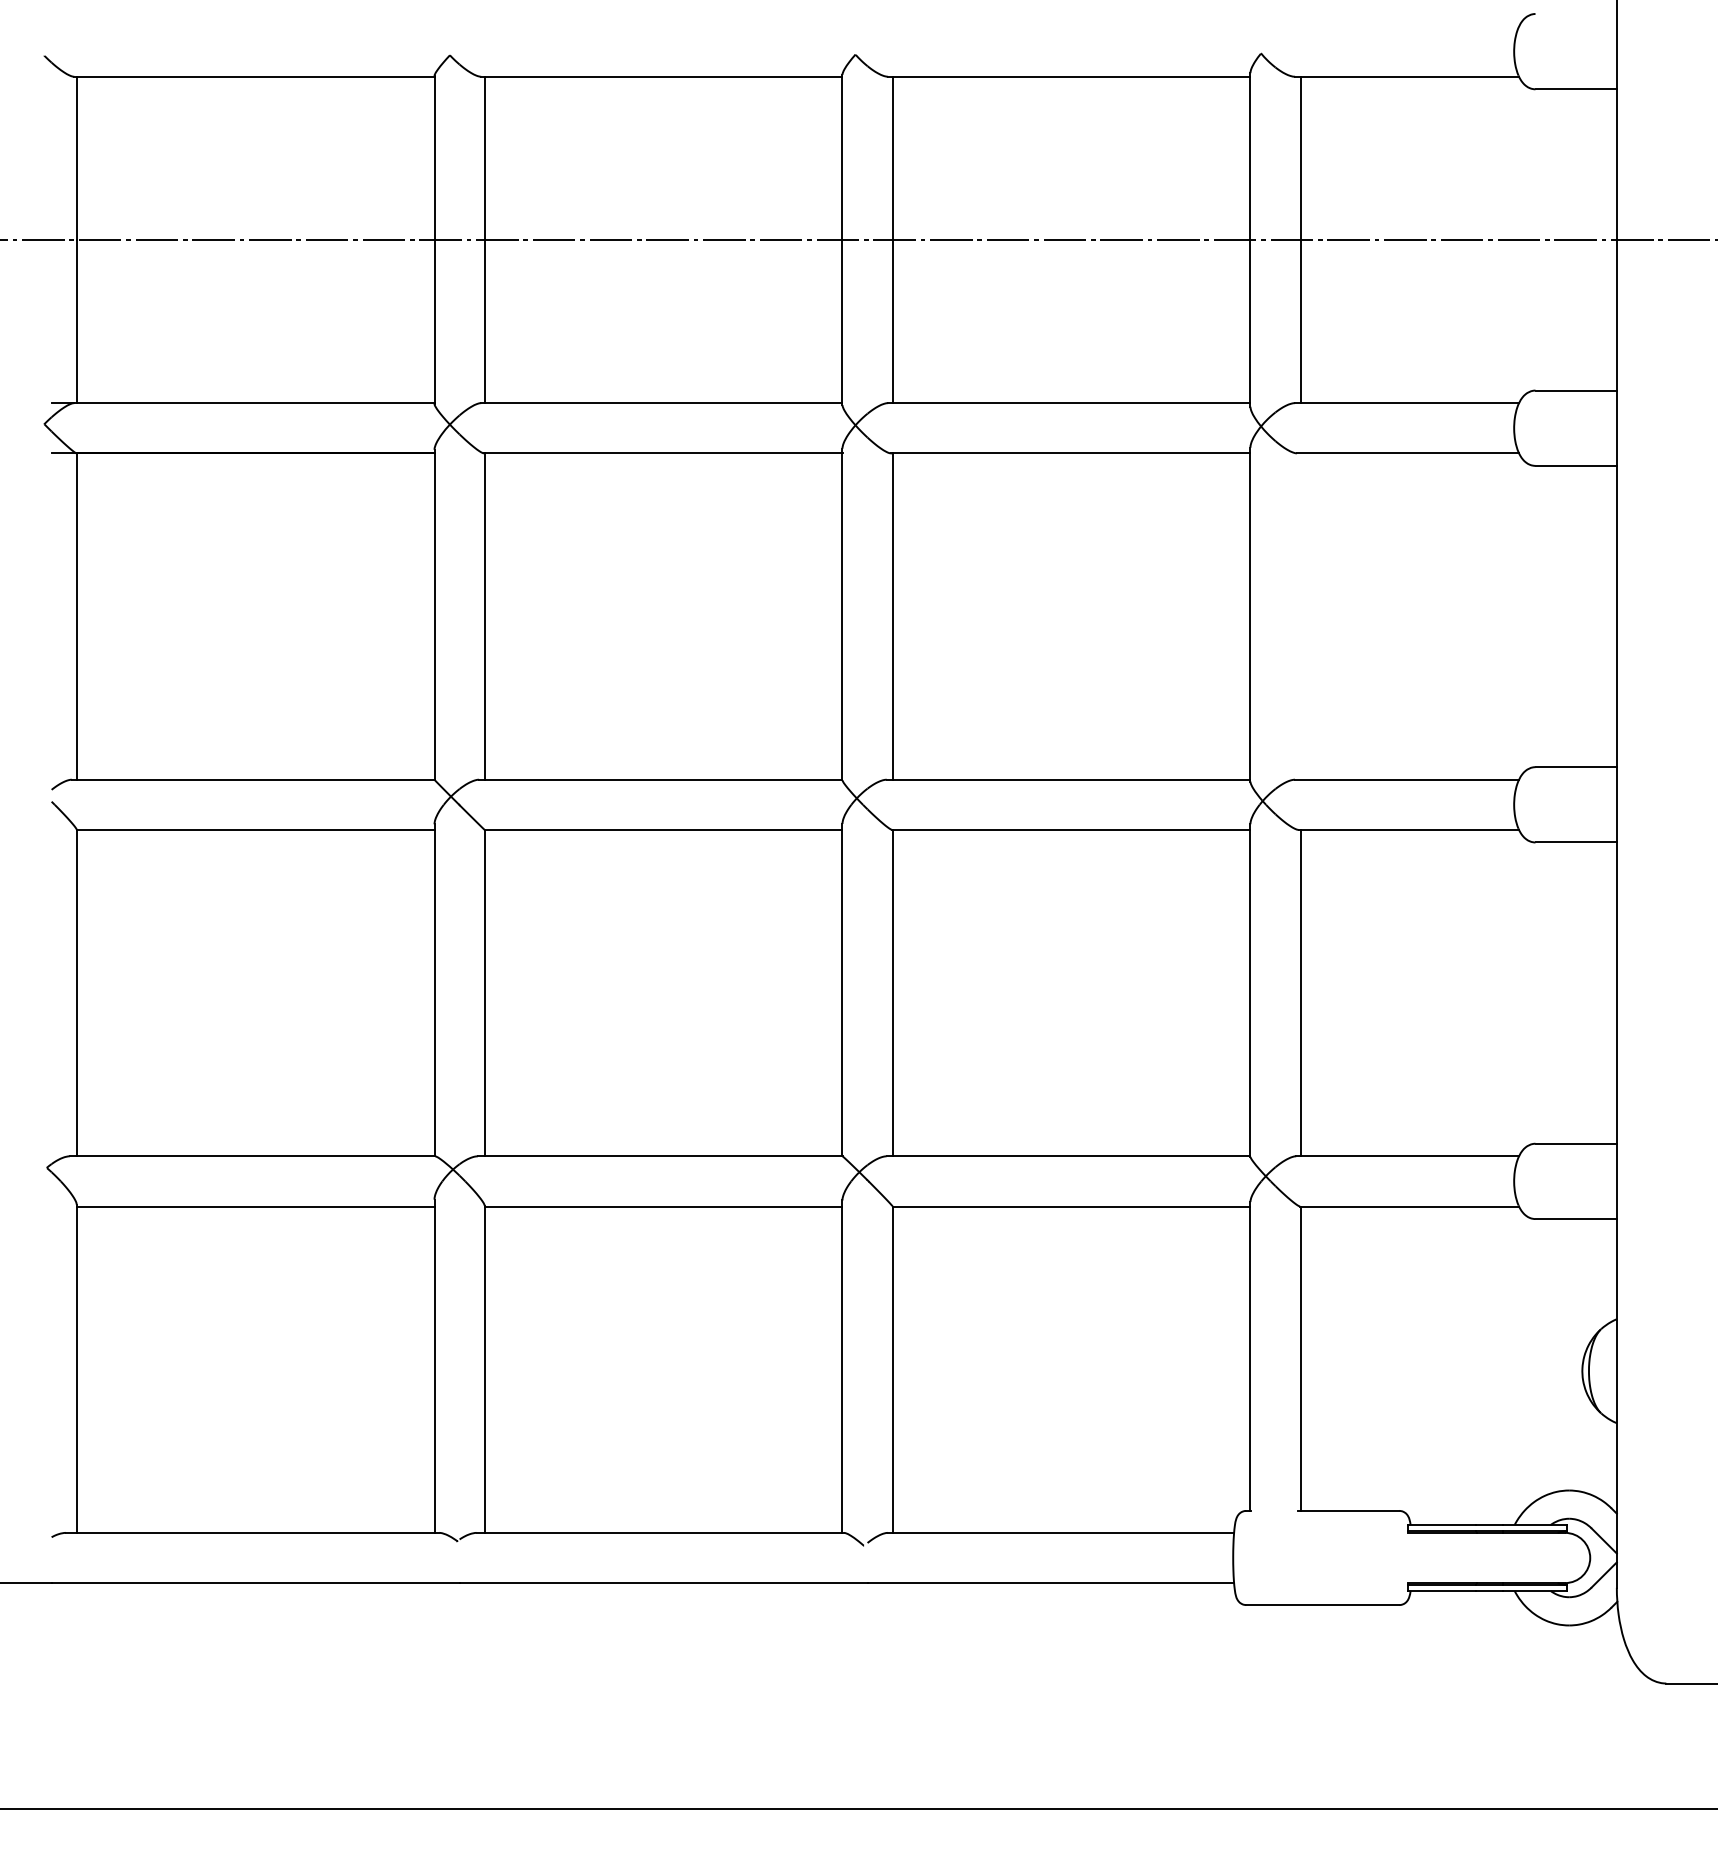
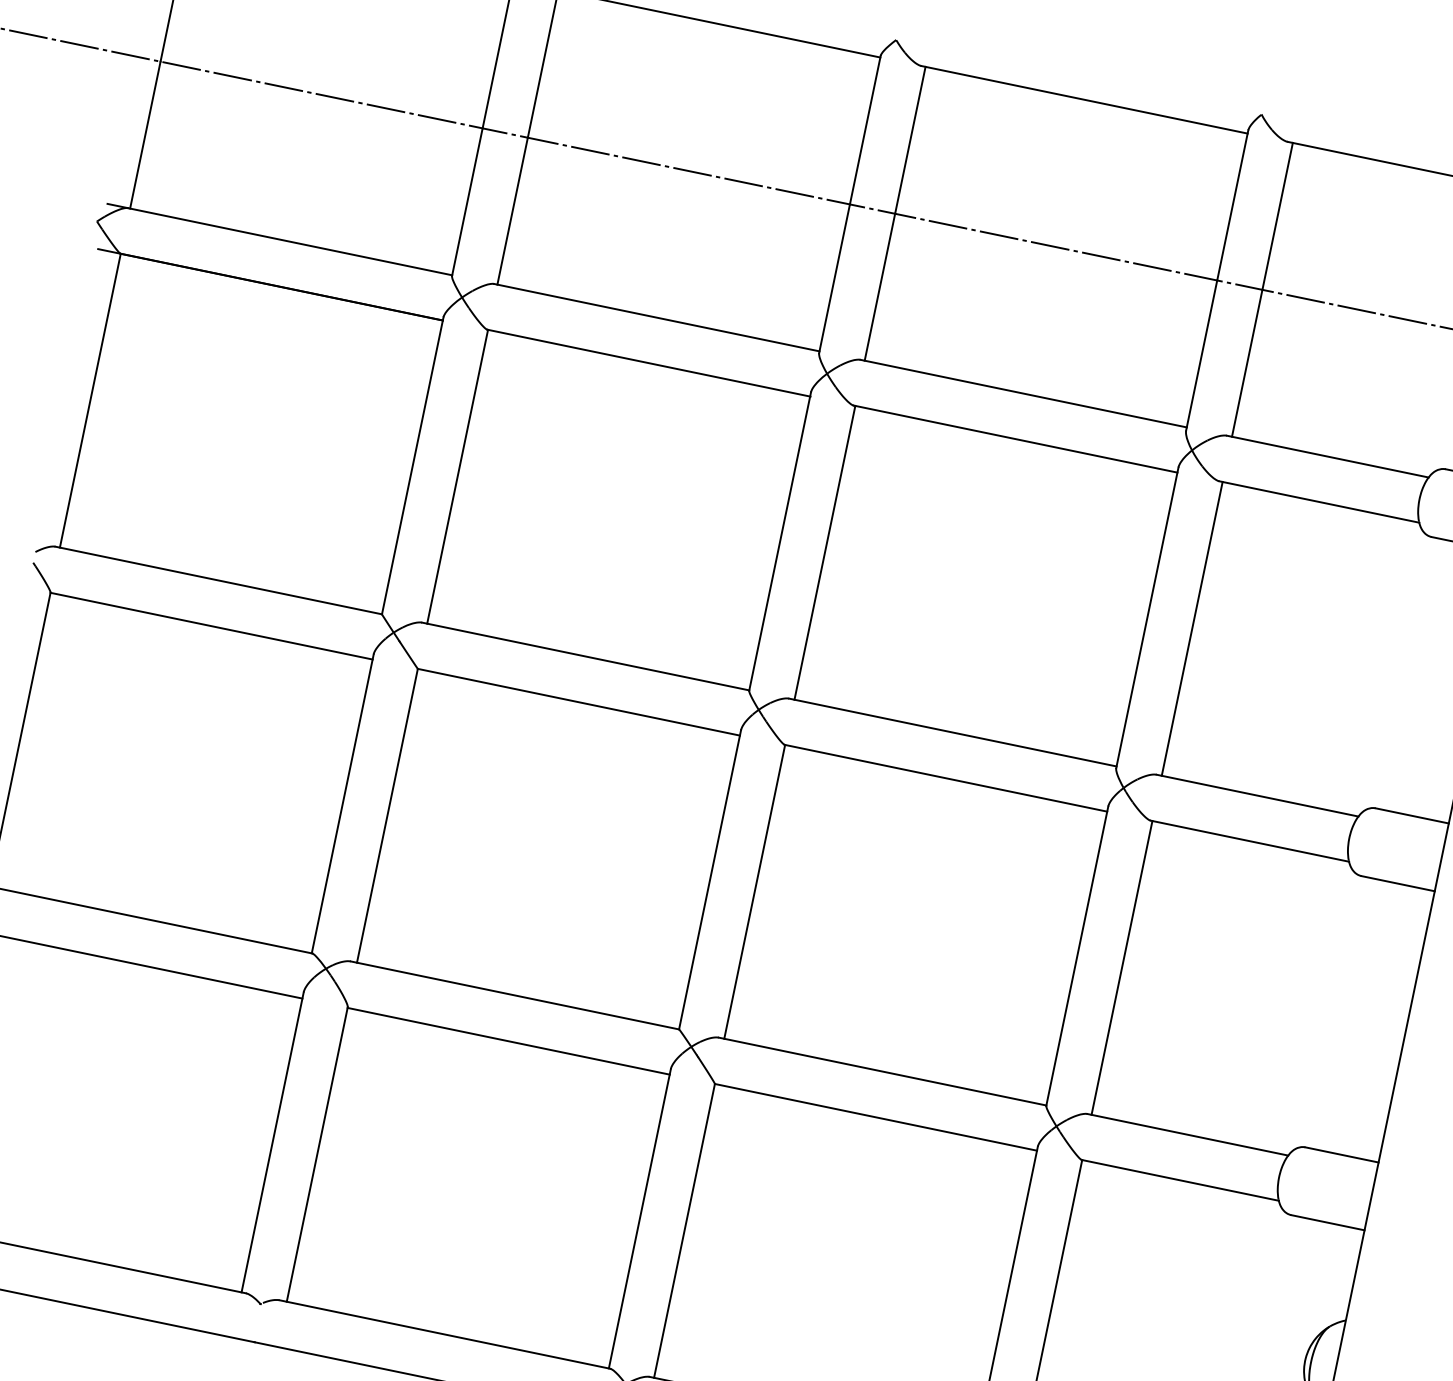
line: (1300, 616) -> (1192, 628), added

